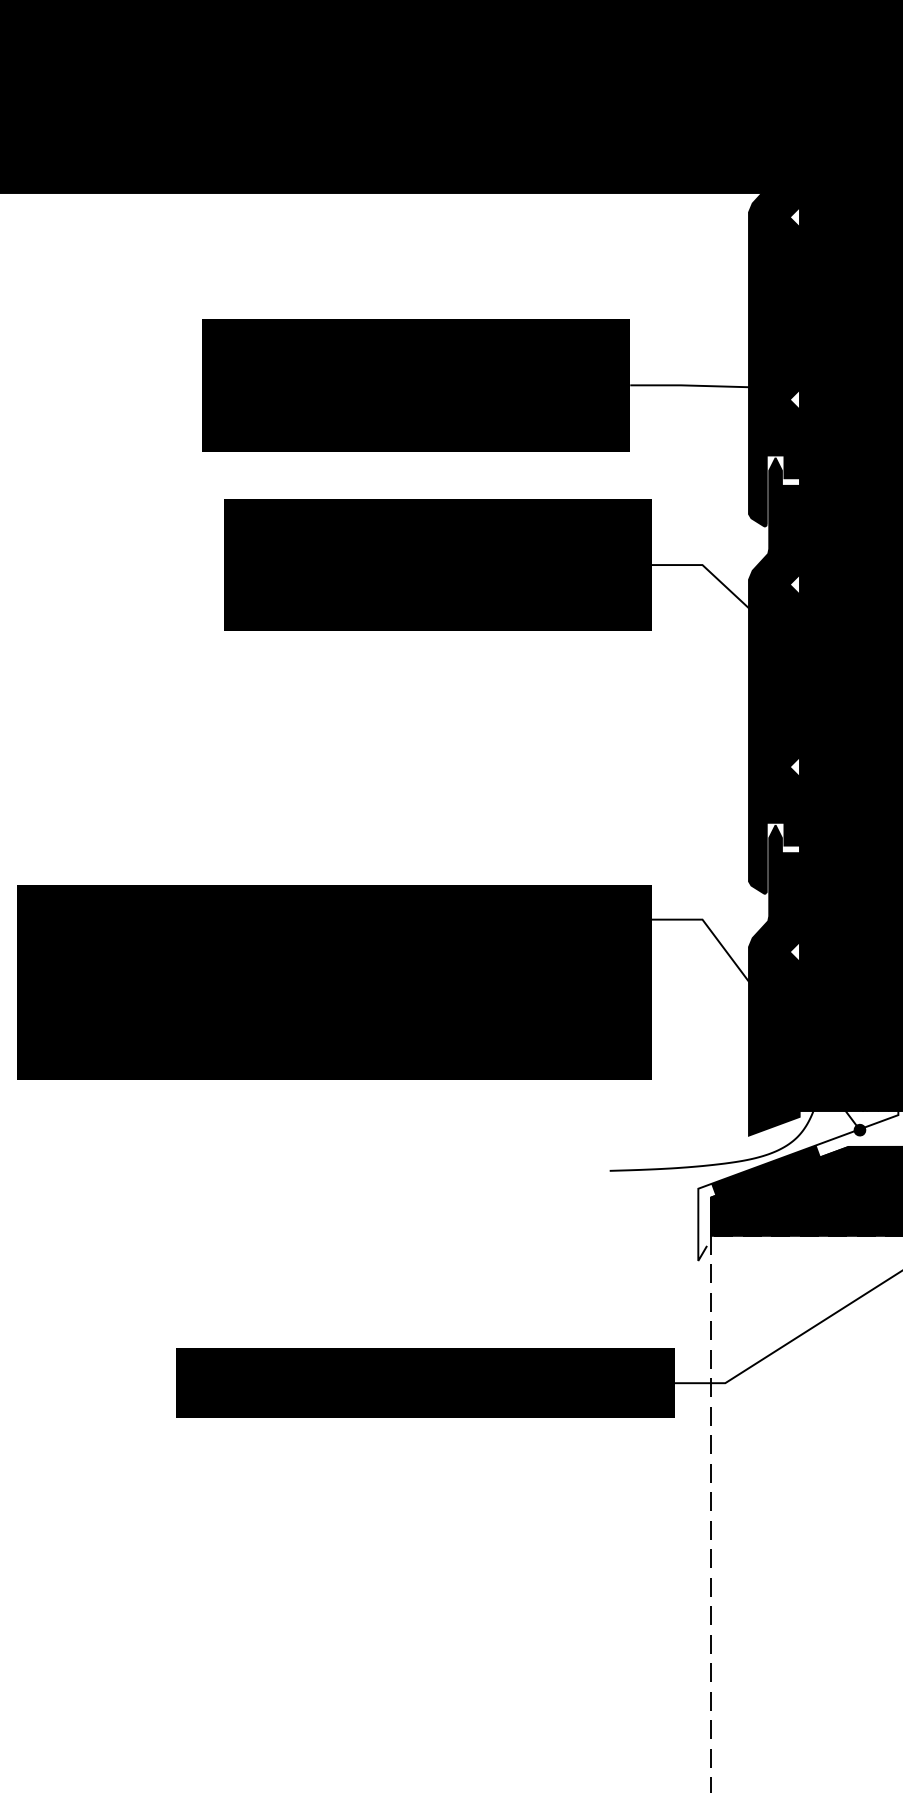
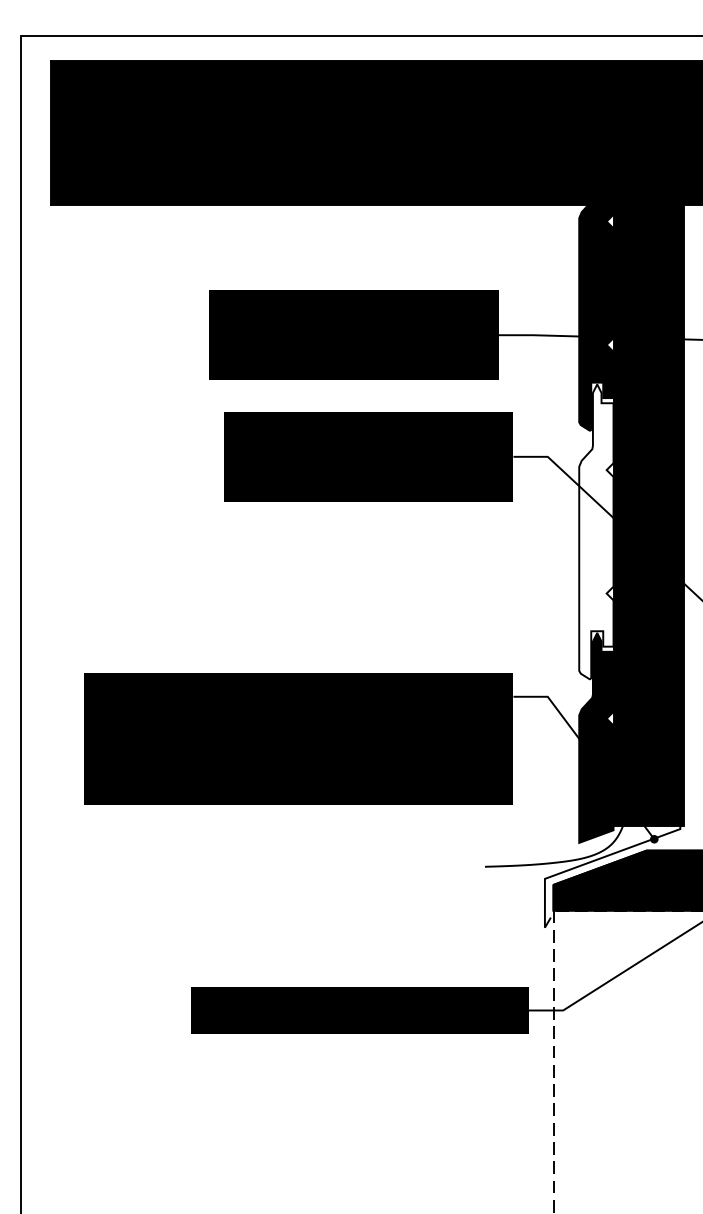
fill: (774, 675) -> (596, 531), removed
fill: (765, 1170) -> (590, 866), removed

